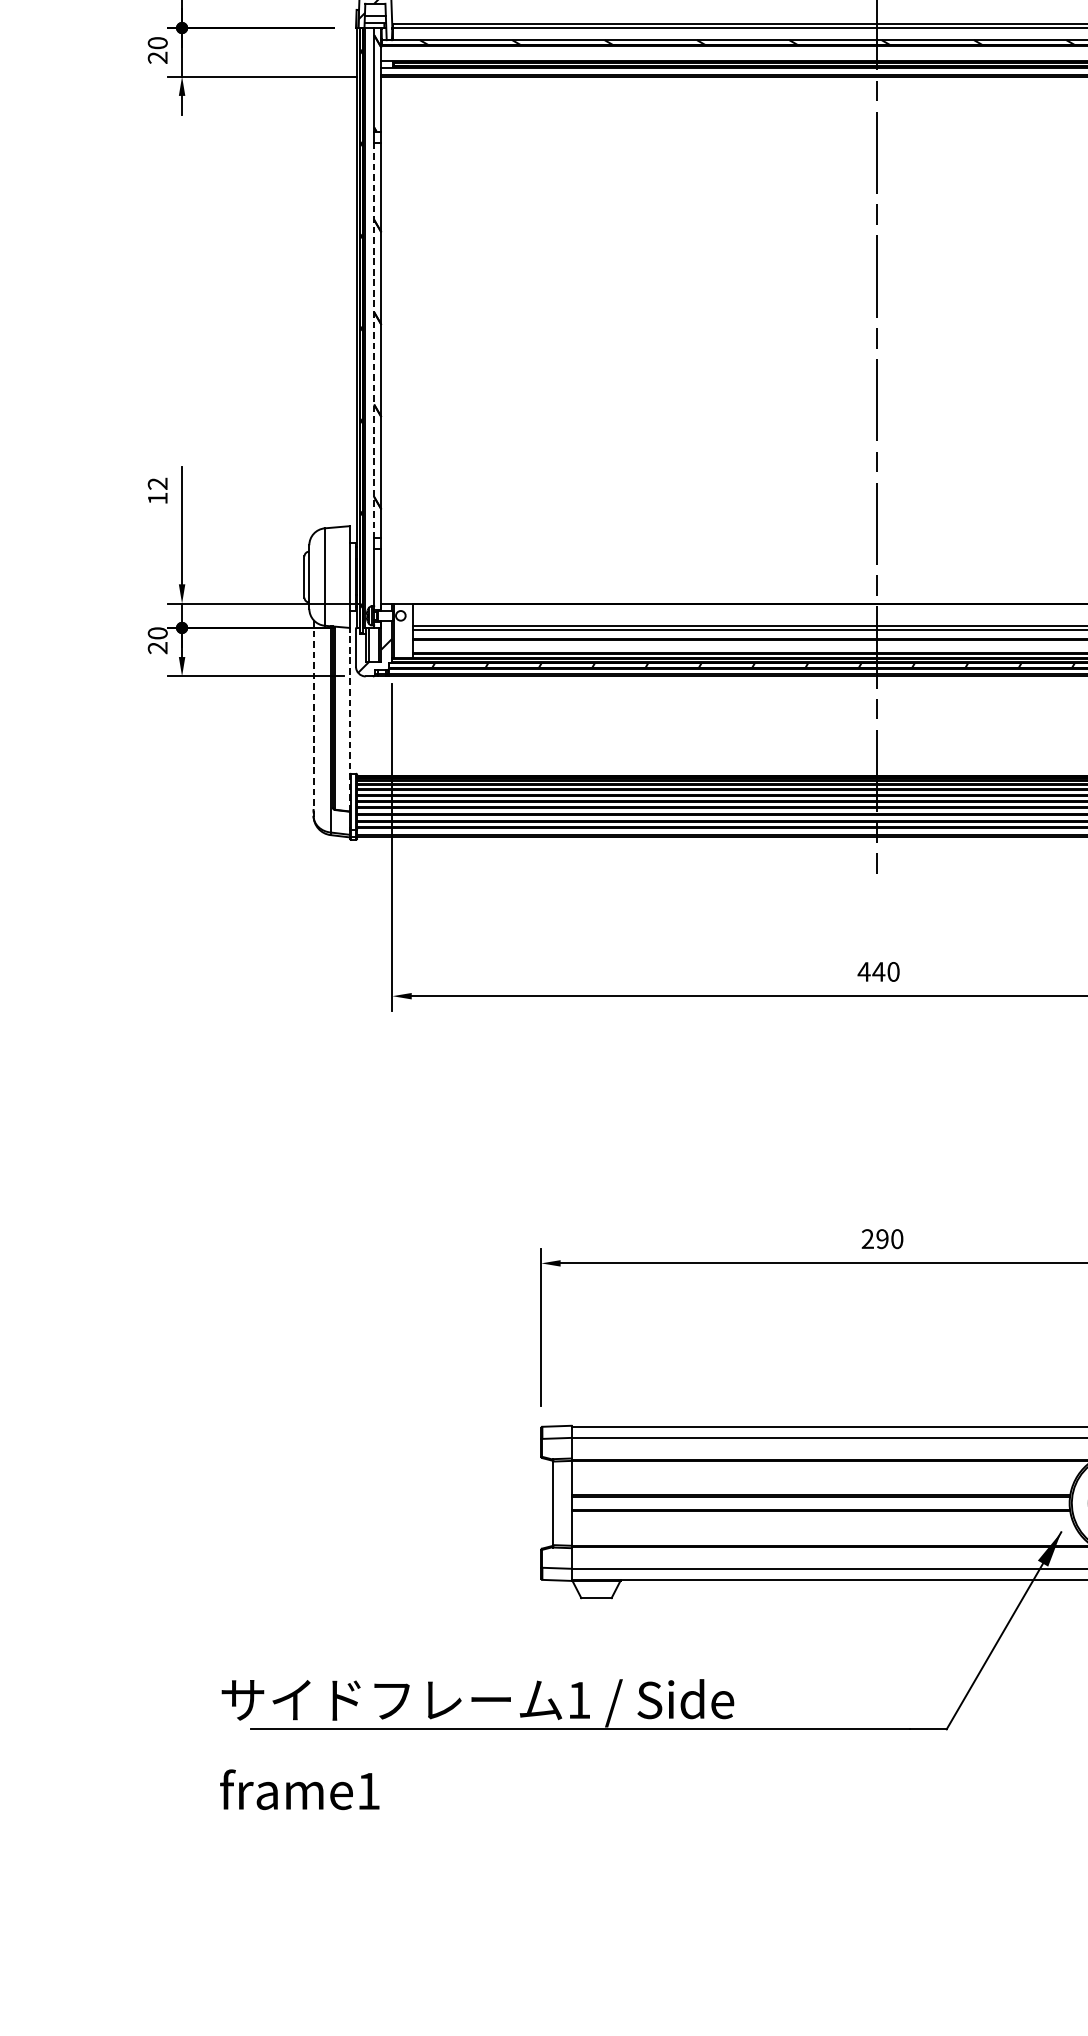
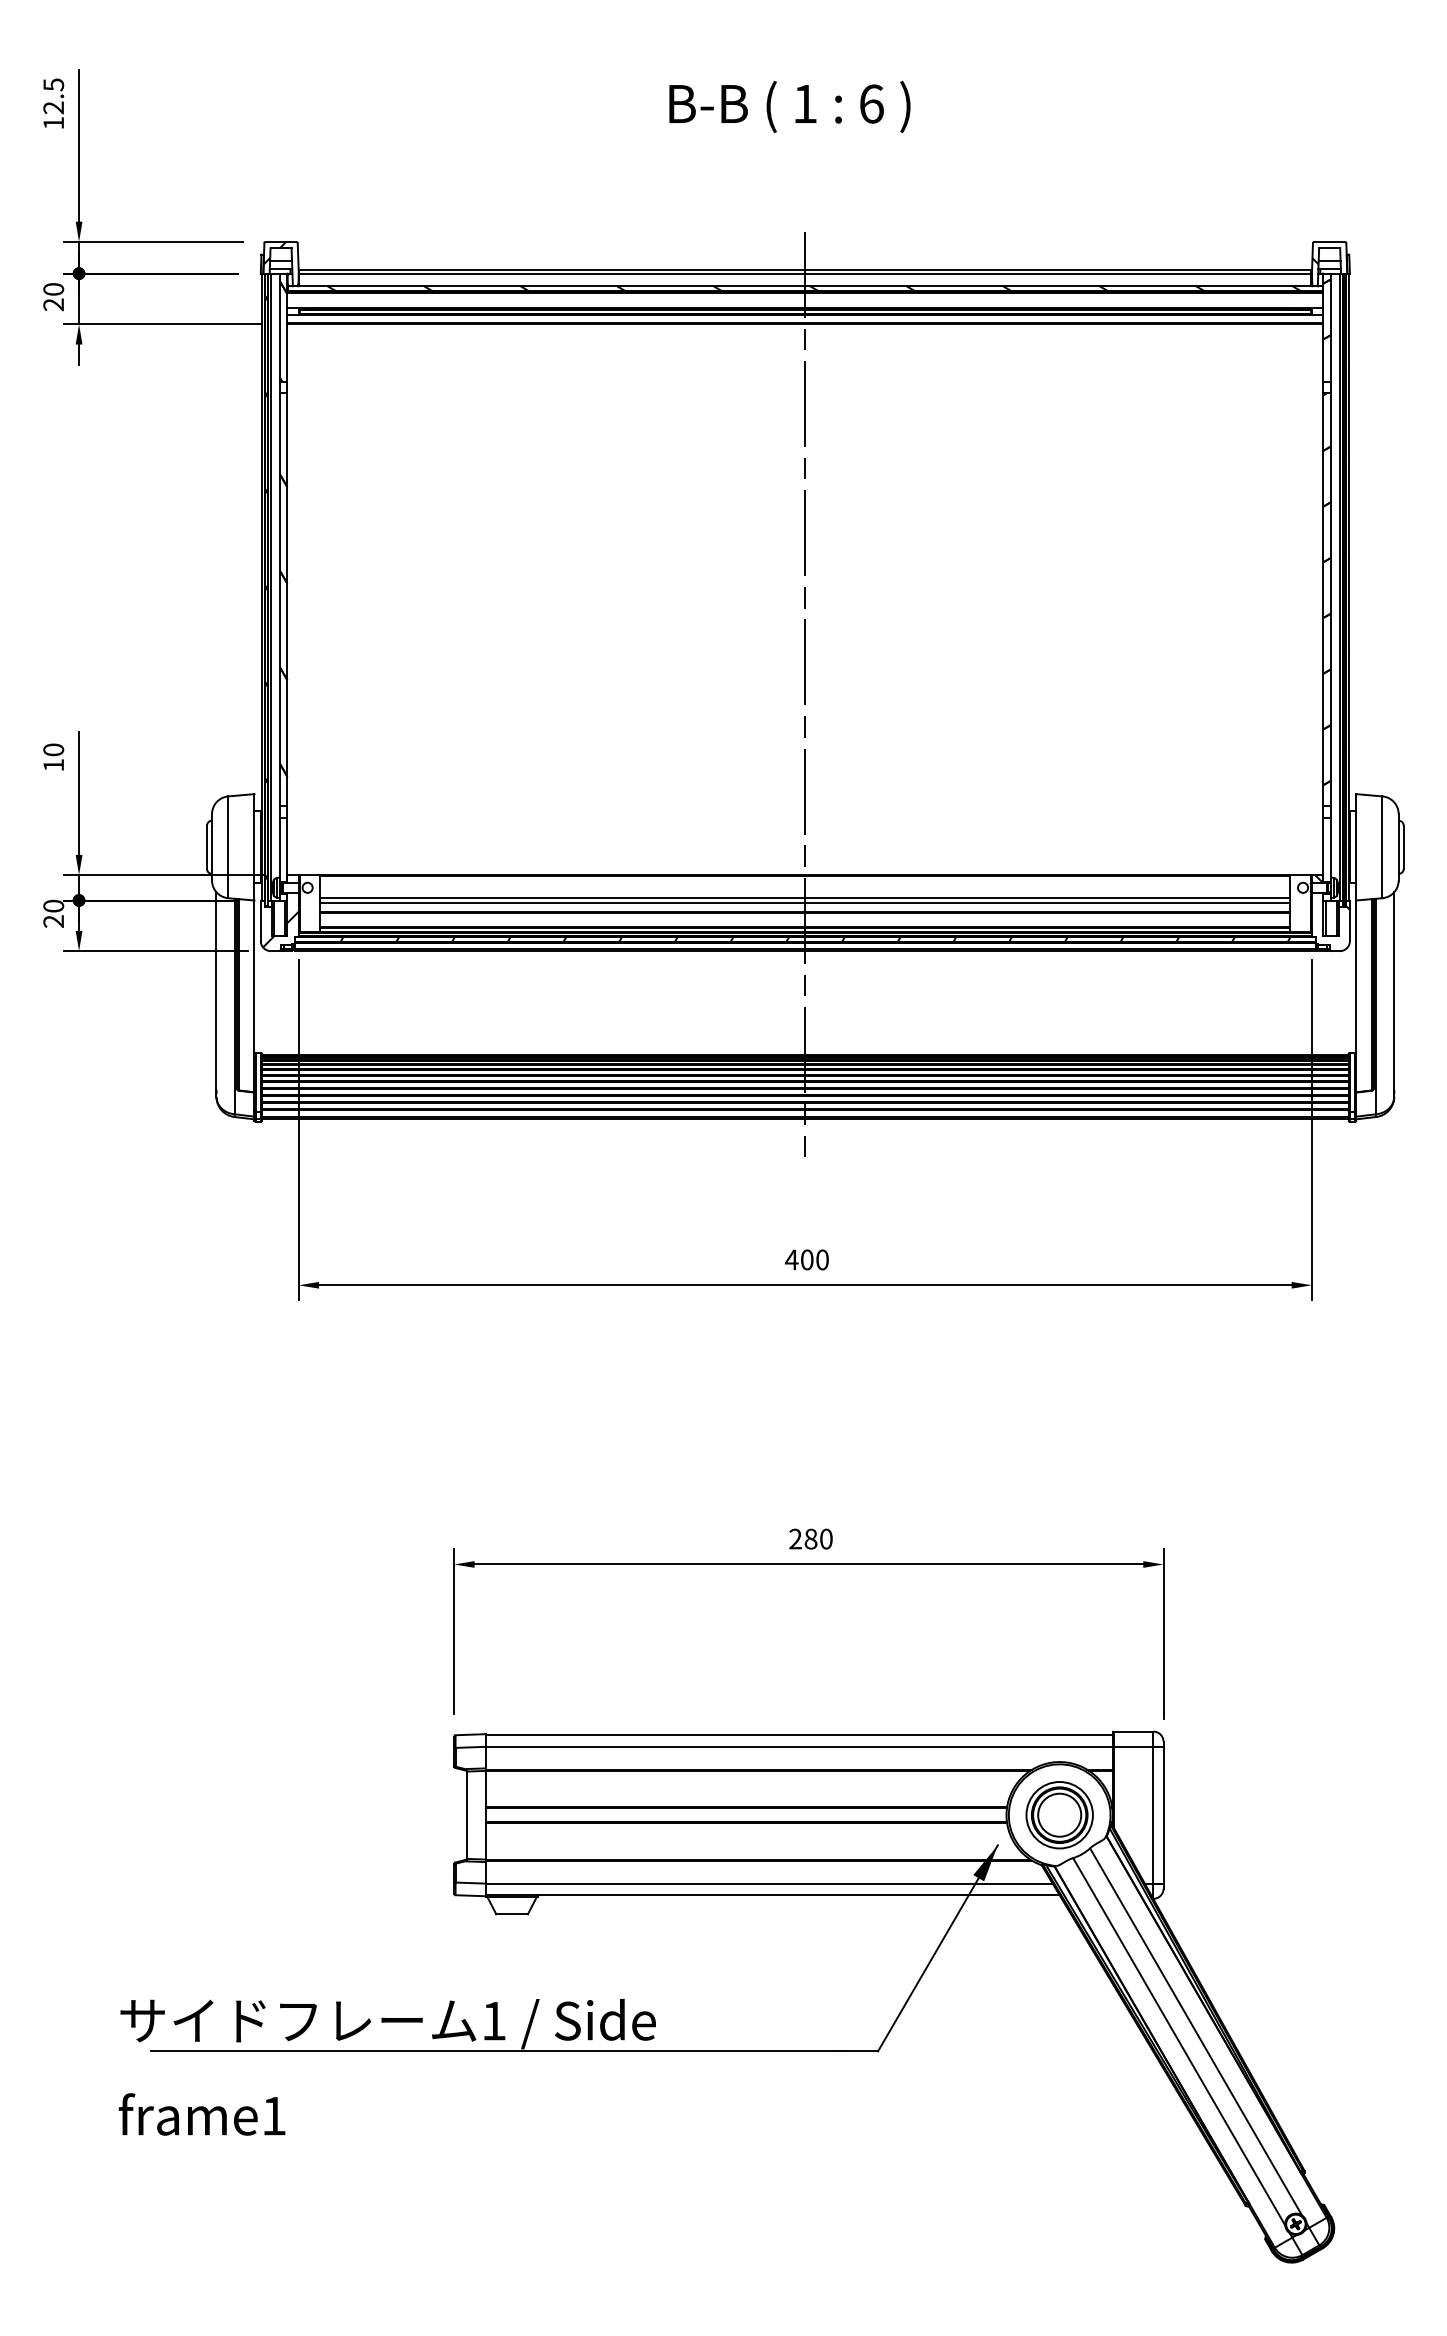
line: (373, 340) -> (279, 600), dashed -> solid
text: (157, 483) -> (53, 749), 12 -> 10
line: (313, 714) -> (216, 990), dashed -> solid
line: (349, 719) -> (254, 996), dashed -> solid
text: (879, 971) -> (807, 1259), 440 -> 400
text: (882, 1238) -> (810, 1538), 290 -> 280

